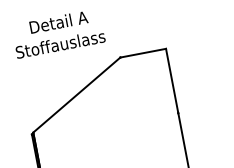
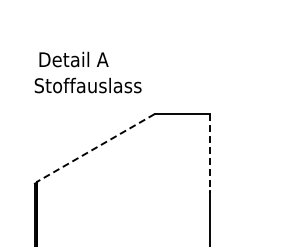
text: (58, 22) -> (73, 59), moved
line: (172, 80) -> (209, 152), solid -> dashed
line: (76, 94) -> (95, 147), solid -> dashed

